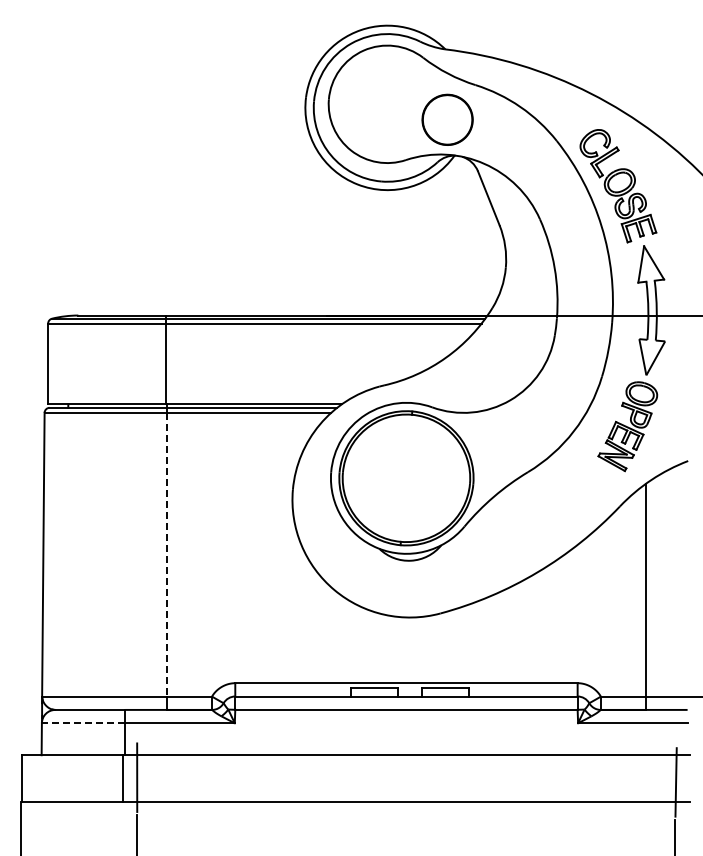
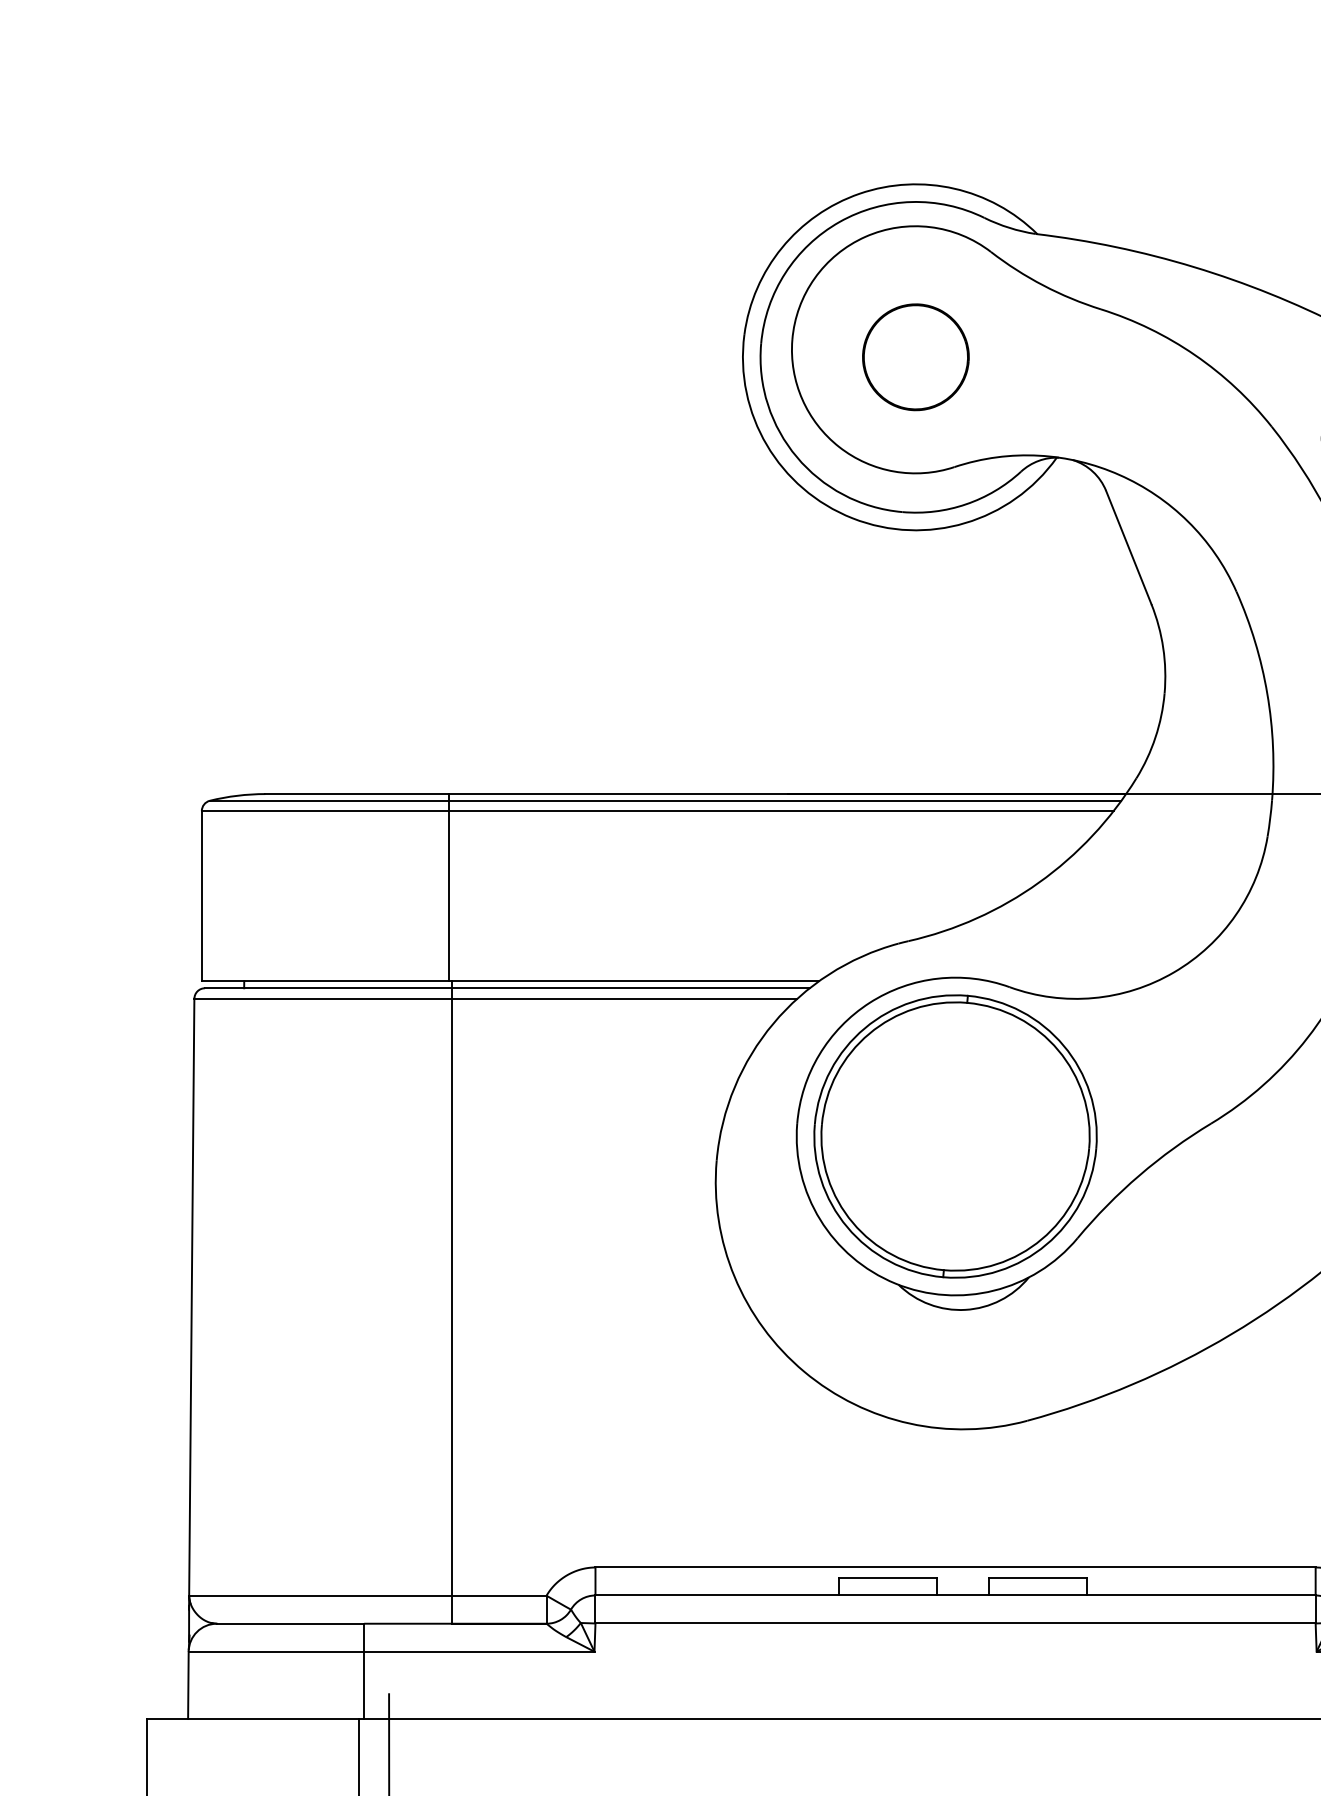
part: (447, 119) -> (915, 356), moved
line: (167, 554) -> (452, 1296), dashed -> solid
line: (83, 723) -> (276, 1652), dashed -> solid

